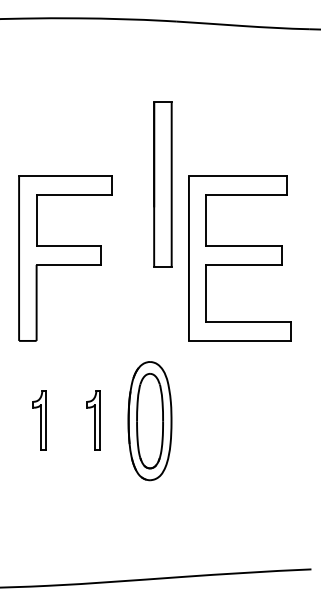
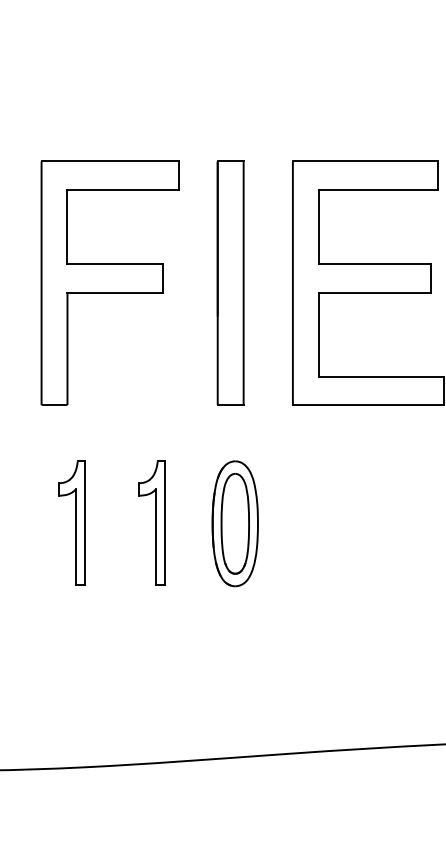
part: (162, 184) -> (230, 283), moved
part: (39, 420) -> (71, 522), size x1.43
part: (93, 420) -> (151, 522), size x1.43
part: (149, 421) -> (234, 524), size x0.71

